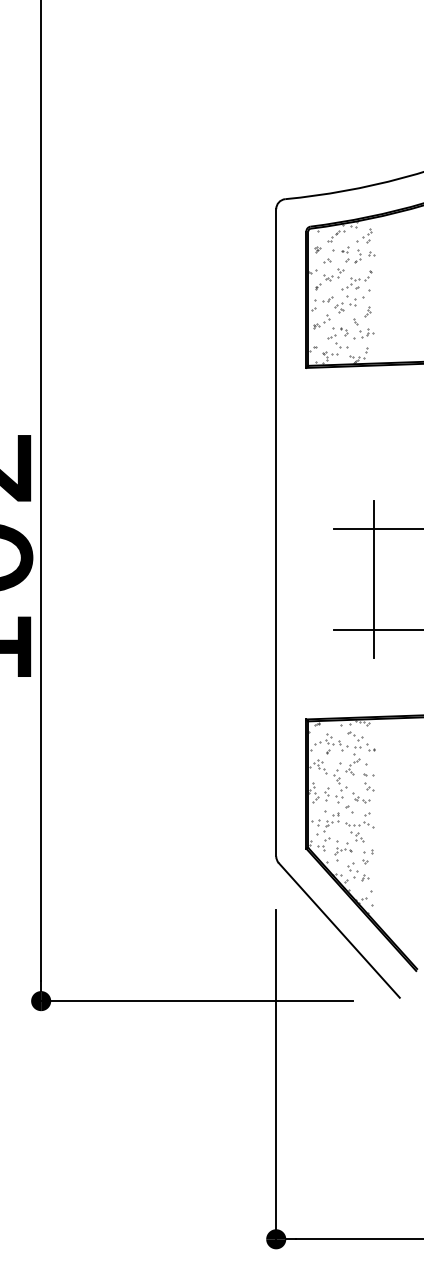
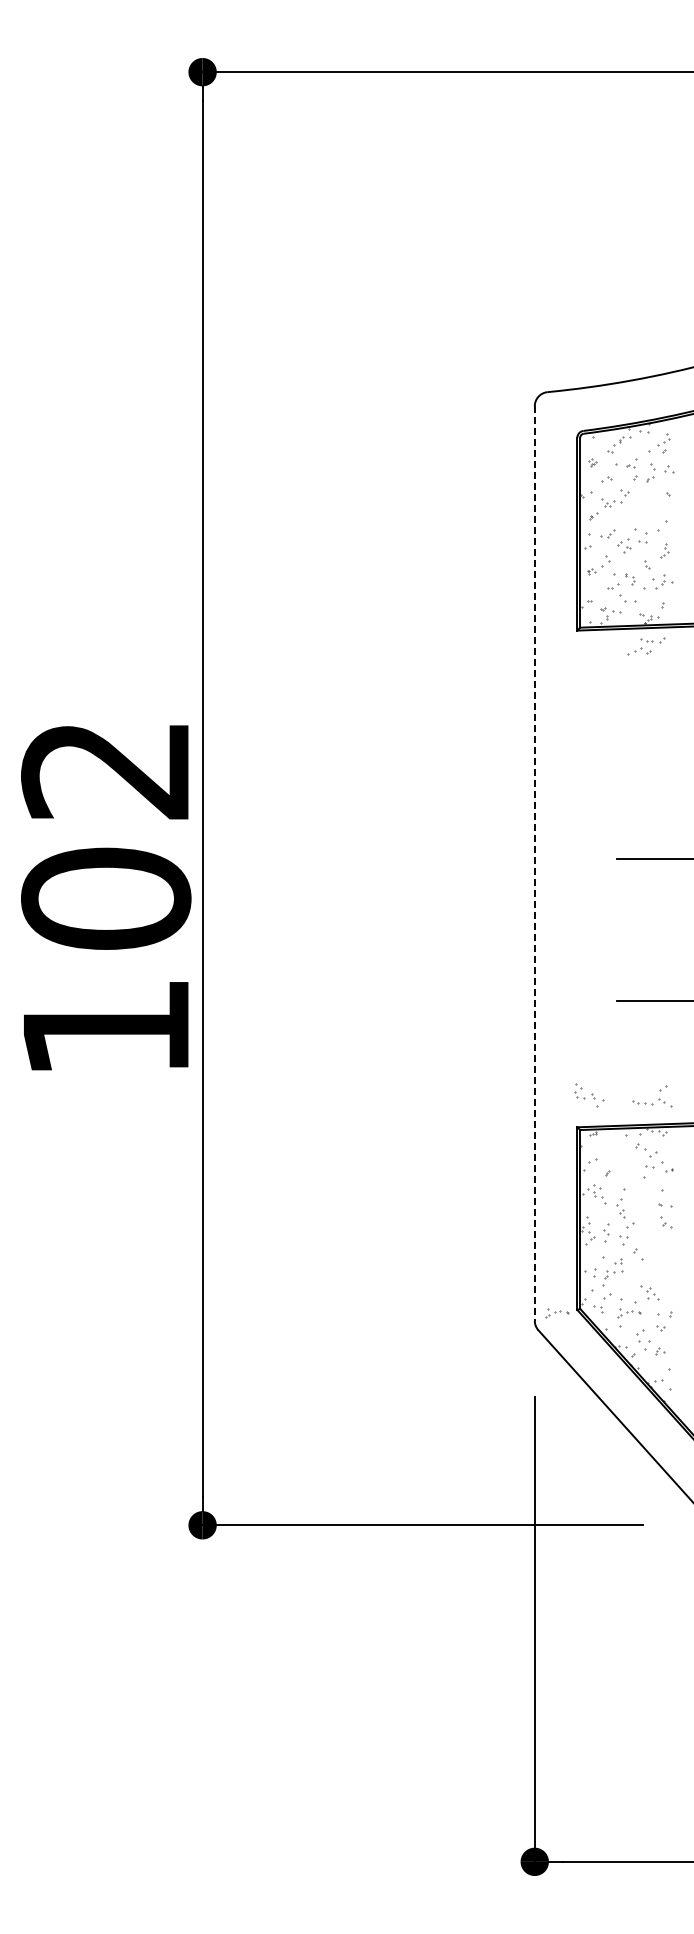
part: (355, 283) -> (646, 646), moved
line: (276, 533) -> (534, 864), solid -> dashed
line: (374, 579) -> (673, 929), removed
part: (336, 742) -> (589, 1095), moved
part: (352, 766) -> (642, 1193), removed
part: (360, 797) -> (654, 1237), removed
part: (363, 822) -> (658, 1099), moved
part: (292, 851) -> (557, 1313), added

